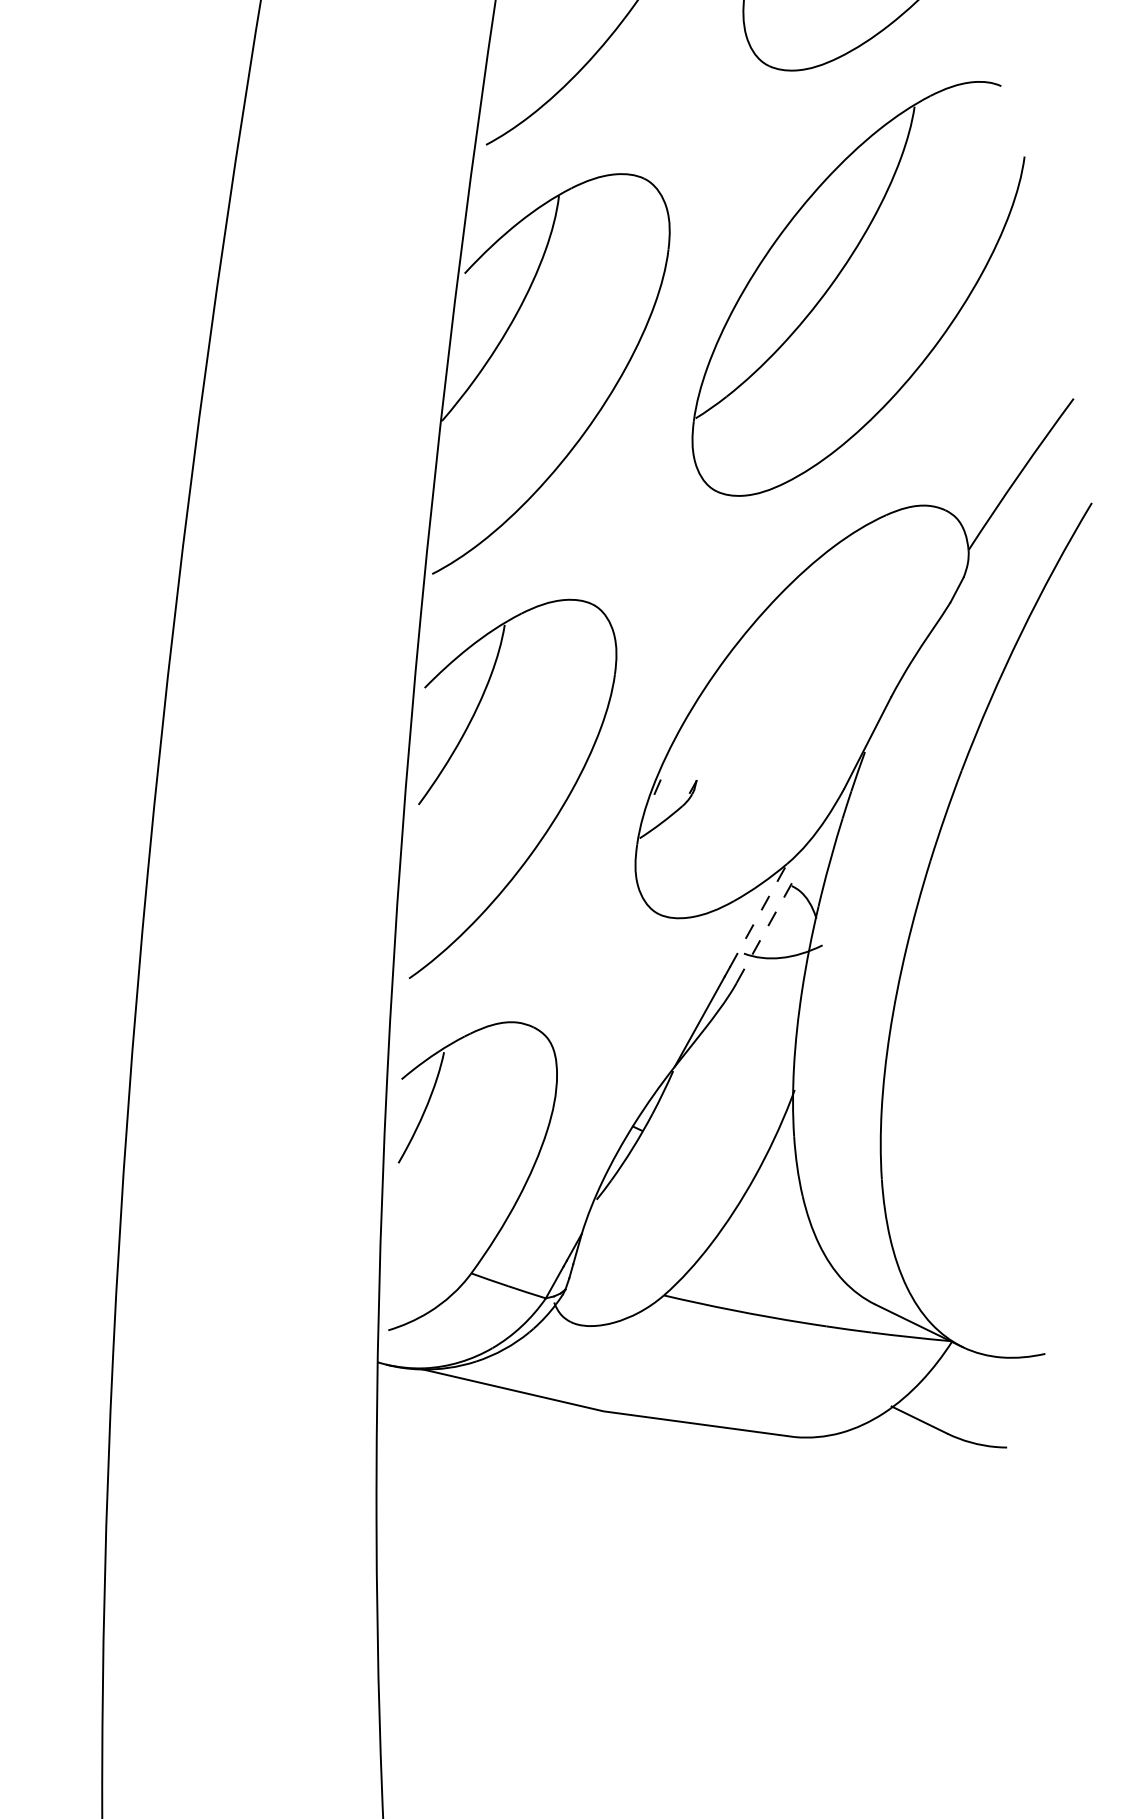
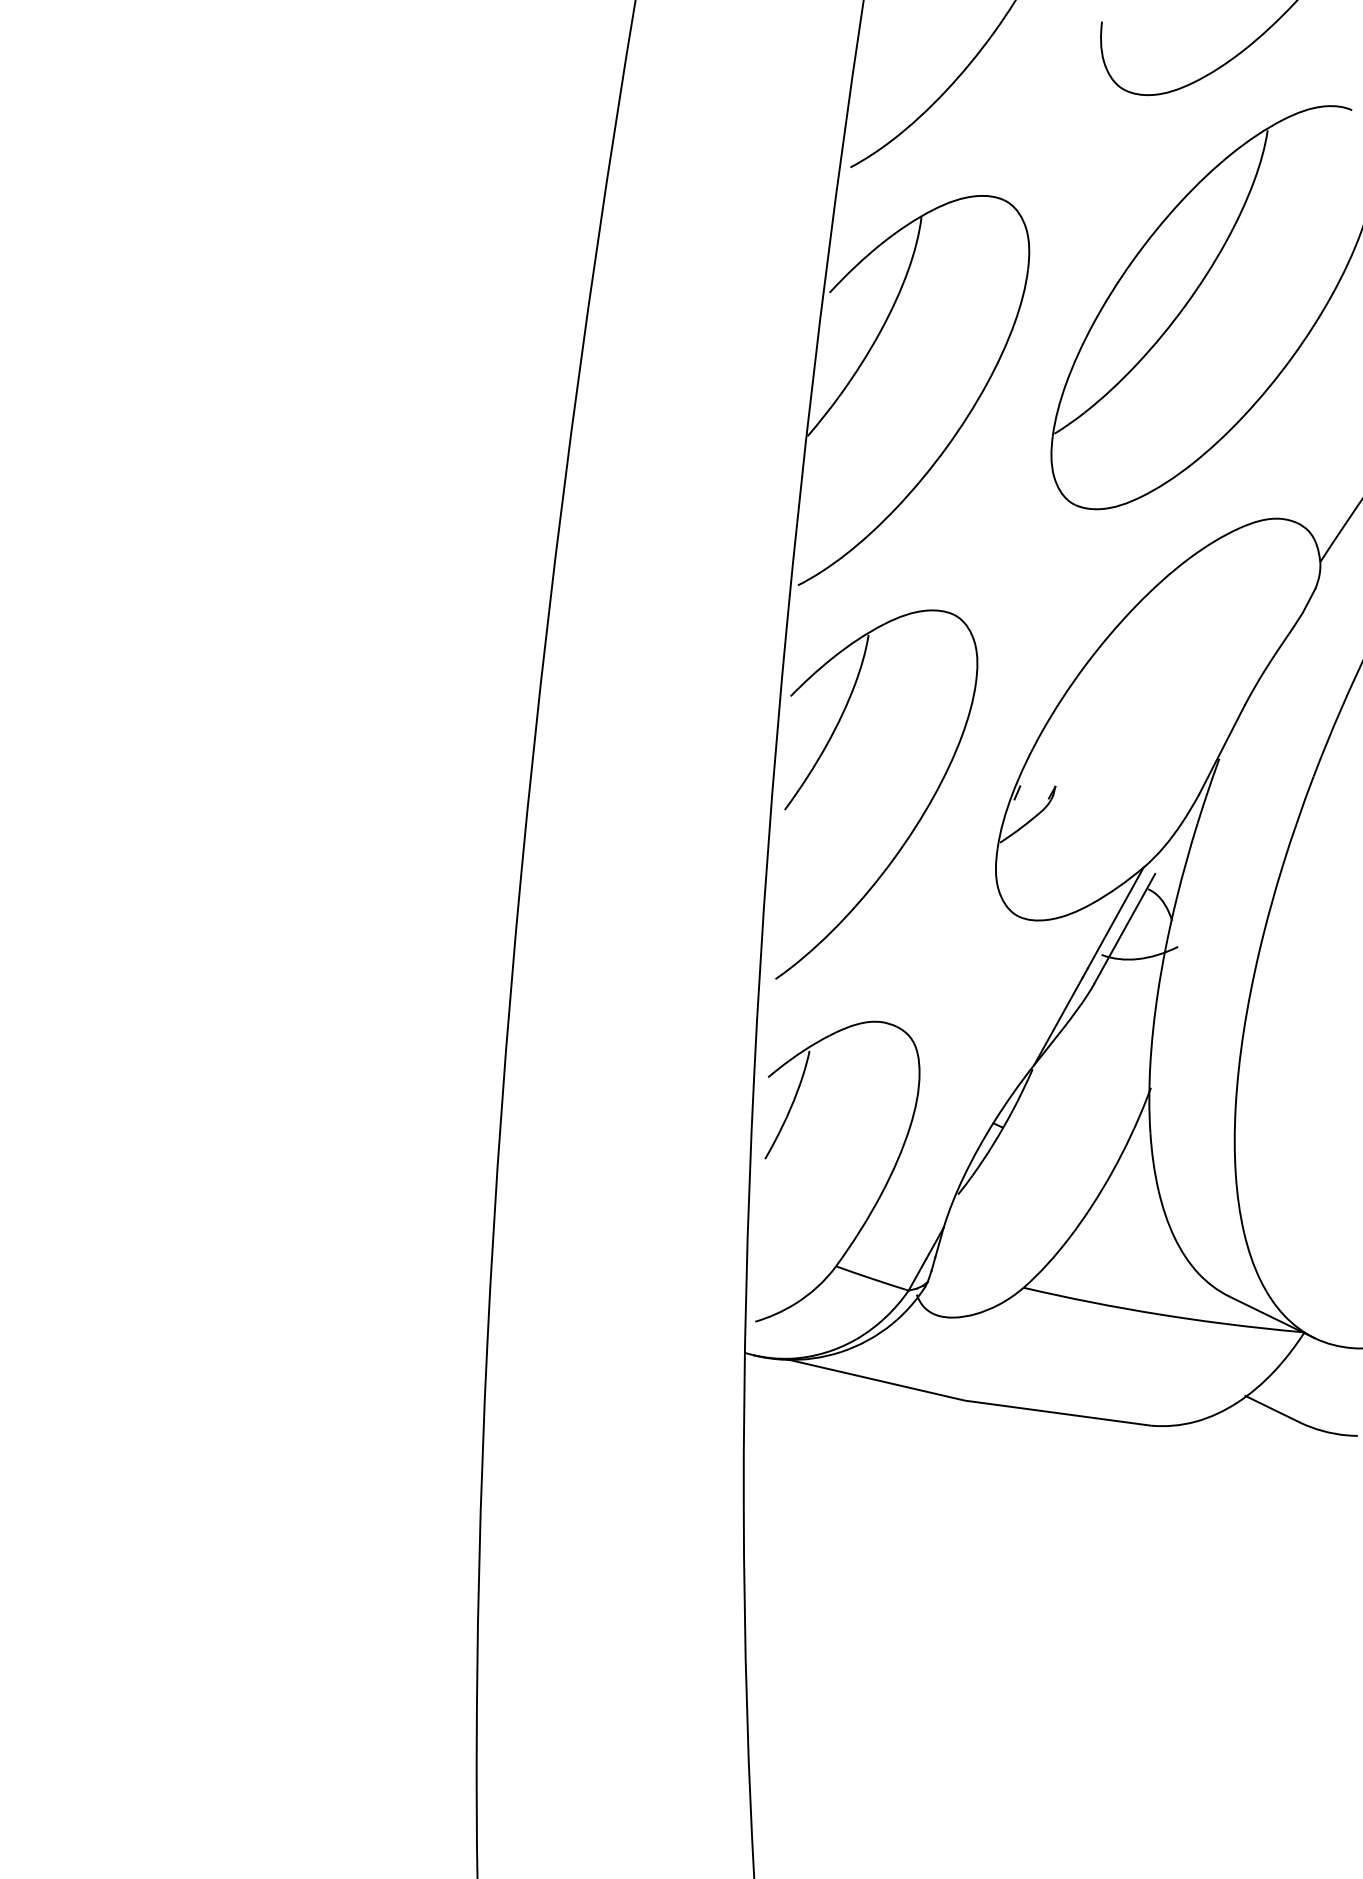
line: (758, 915) -> (1115, 917), dashed -> solid
line: (767, 926) -> (1124, 928), dashed -> solid

